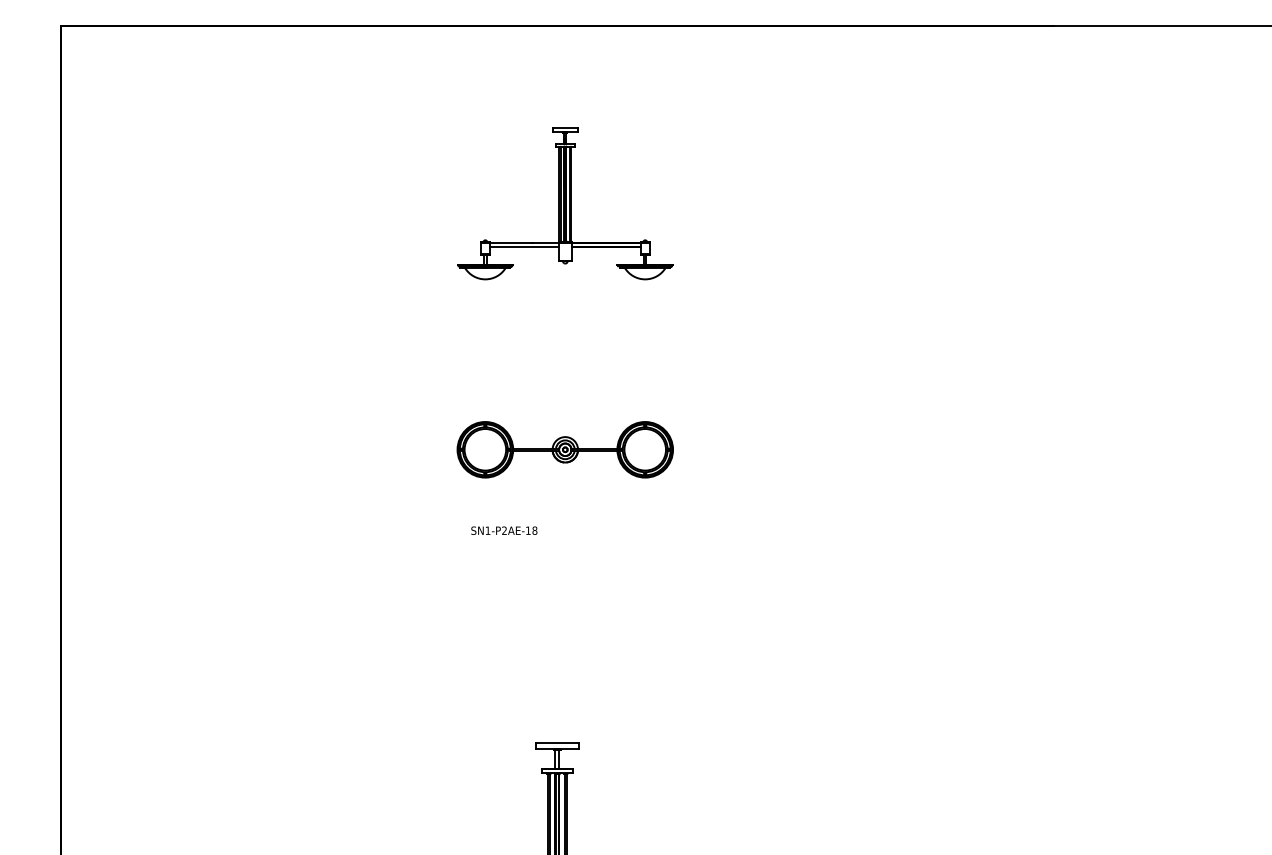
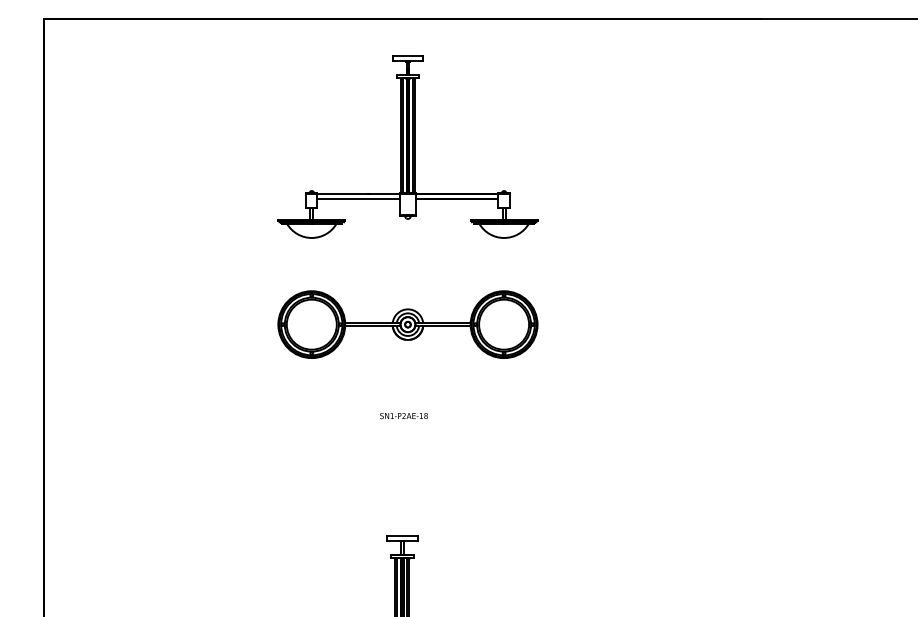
part: (564, 203) -> (407, 146), size x1.67
part: (564, 449) -> (407, 324), size x1.67
text: (503, 530) -> (403, 415), moved

